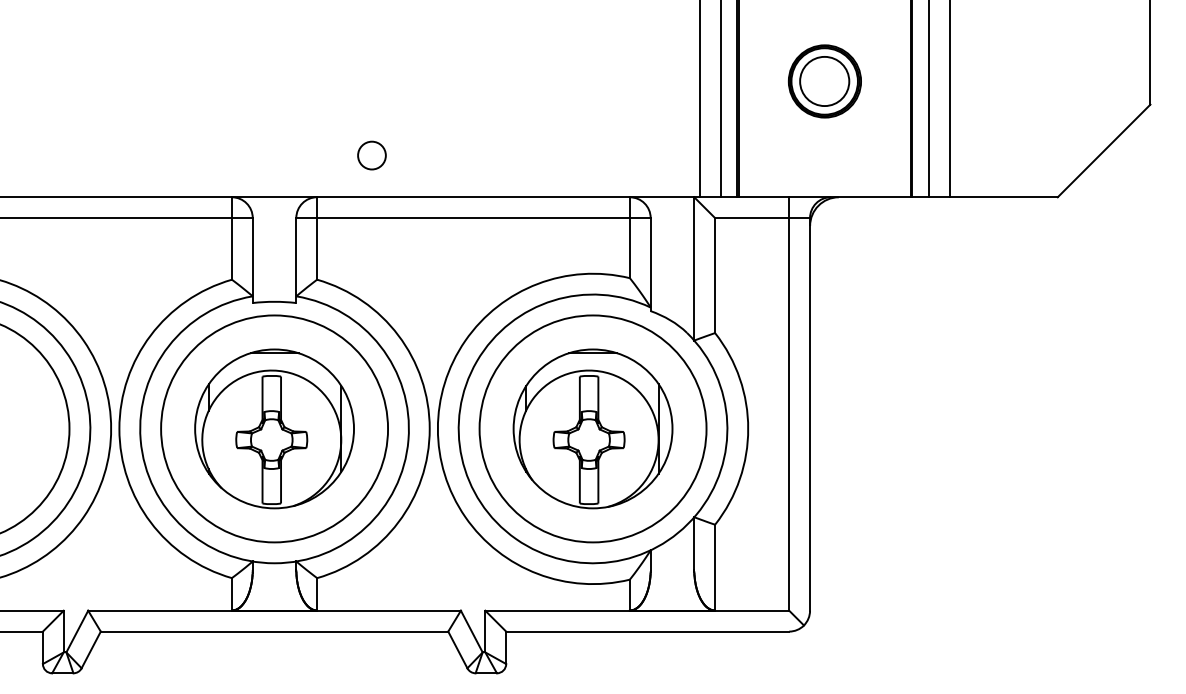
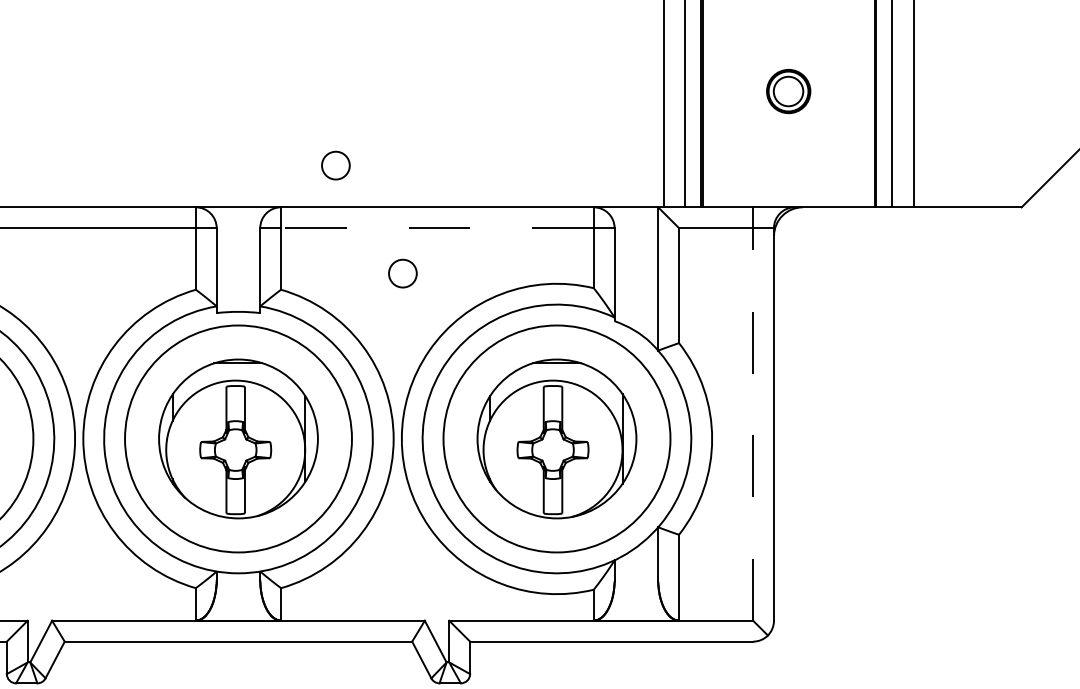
part: (824, 81) -> (788, 91), size x0.6
line: (473, 218) -> (437, 228), solid -> dashed
circle: (438, 263) -> (402, 273), added
line: (789, 413) -> (753, 423), solid -> dashed

